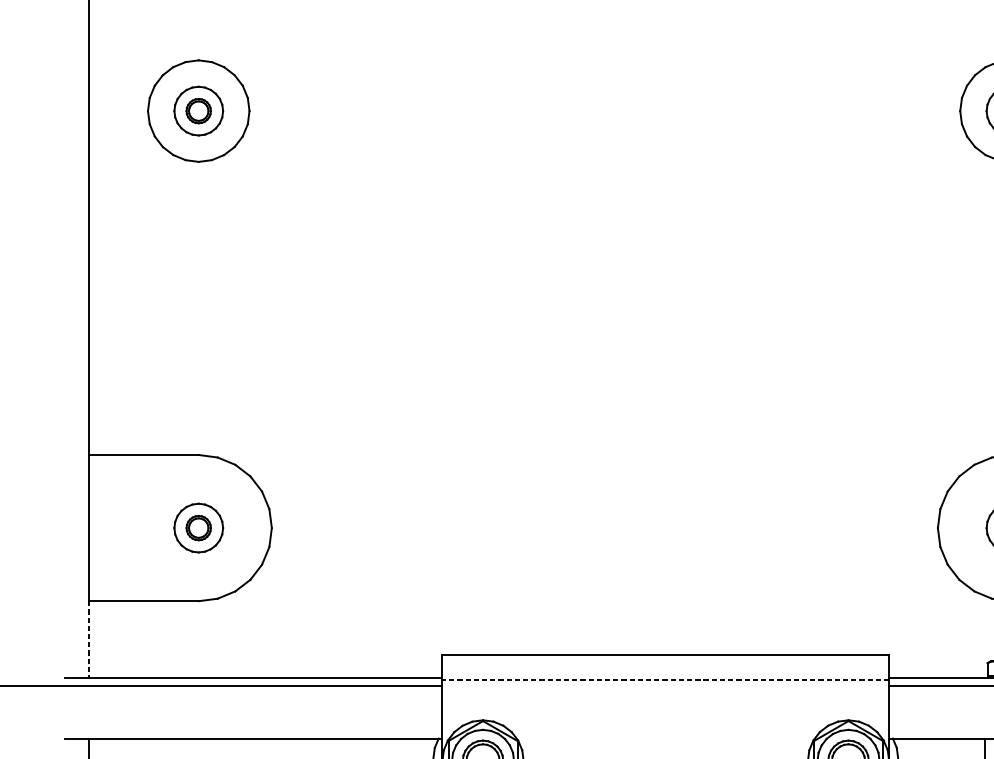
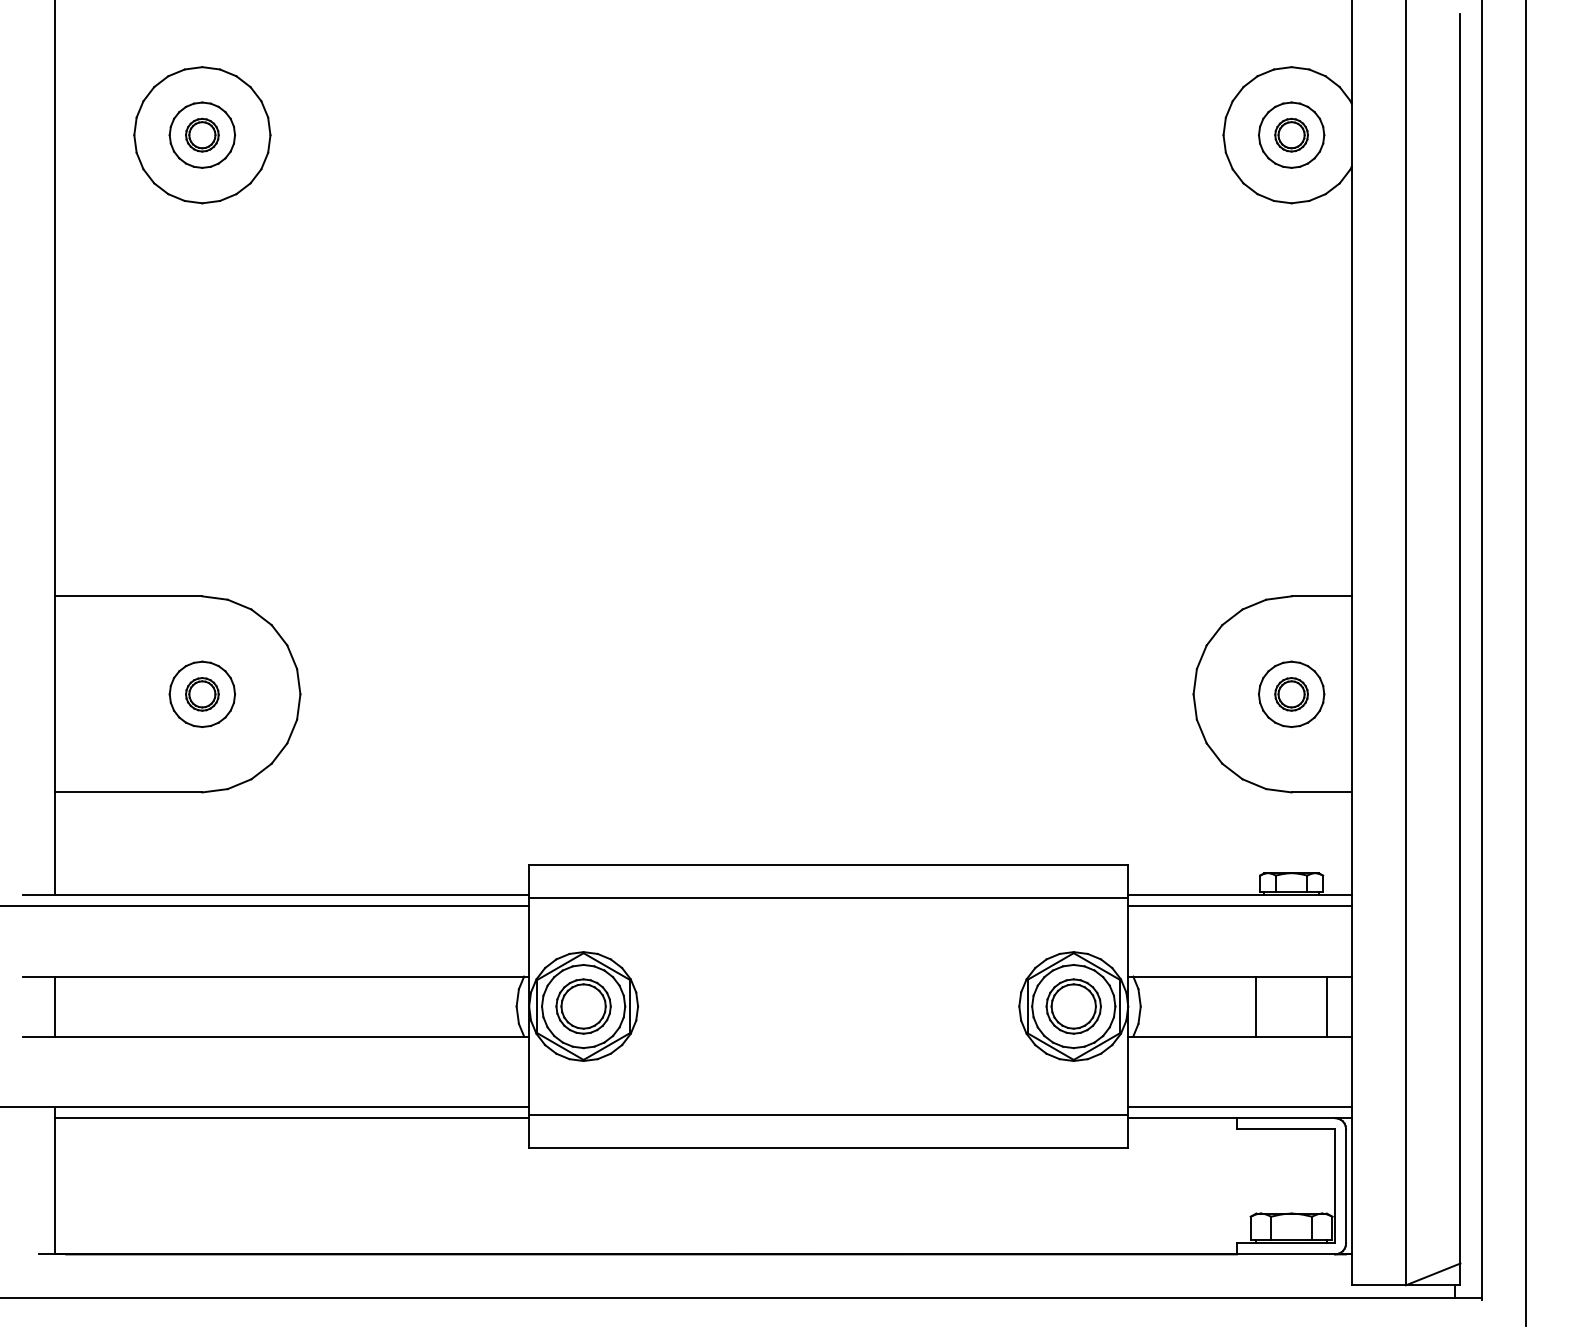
line: (89, 640) -> (55, 844), dashed -> solid
line: (665, 679) -> (828, 897), dashed -> solid

